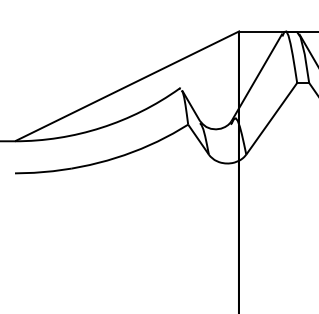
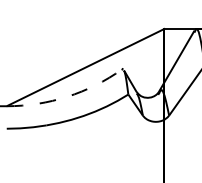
arc: (101, 127) -> (67, 96), solid -> dashed

